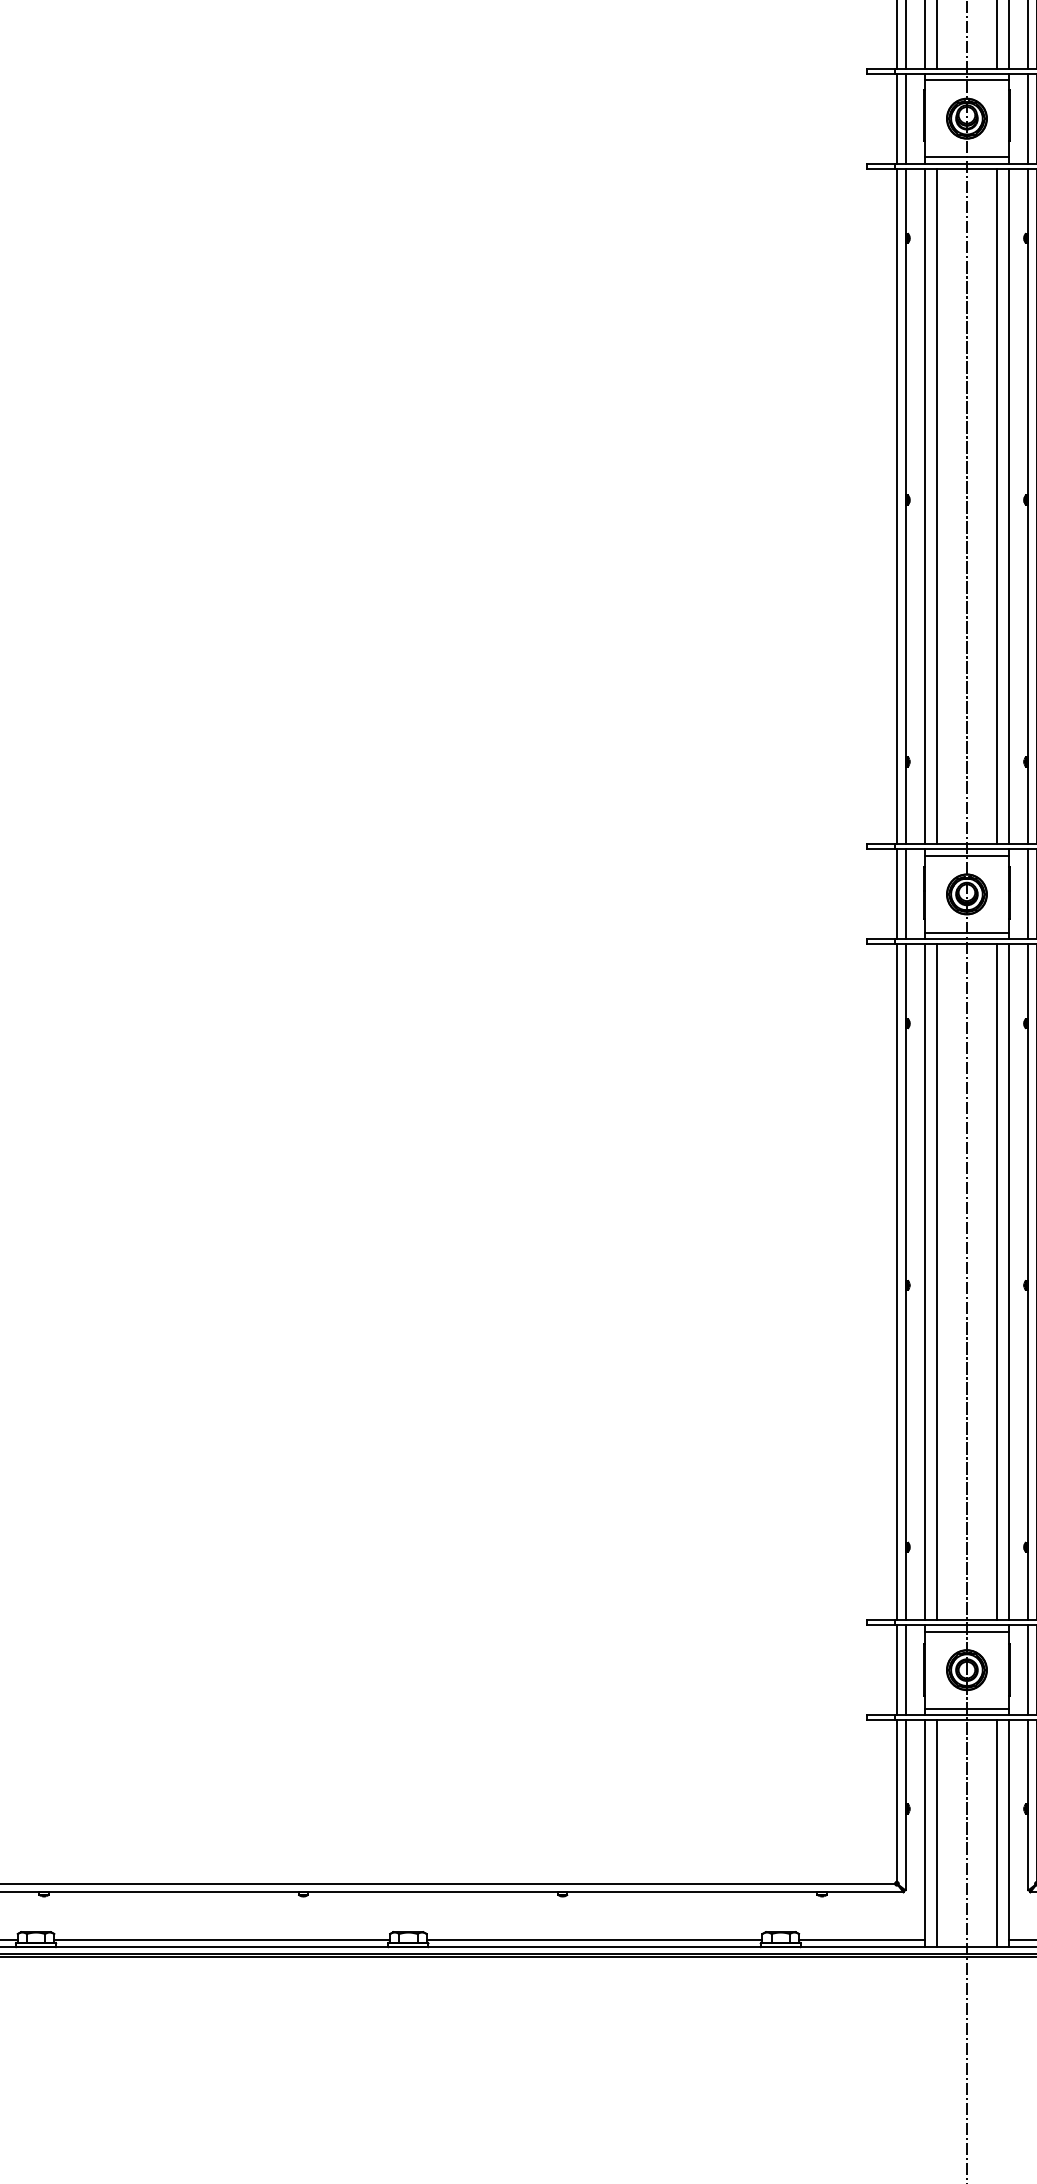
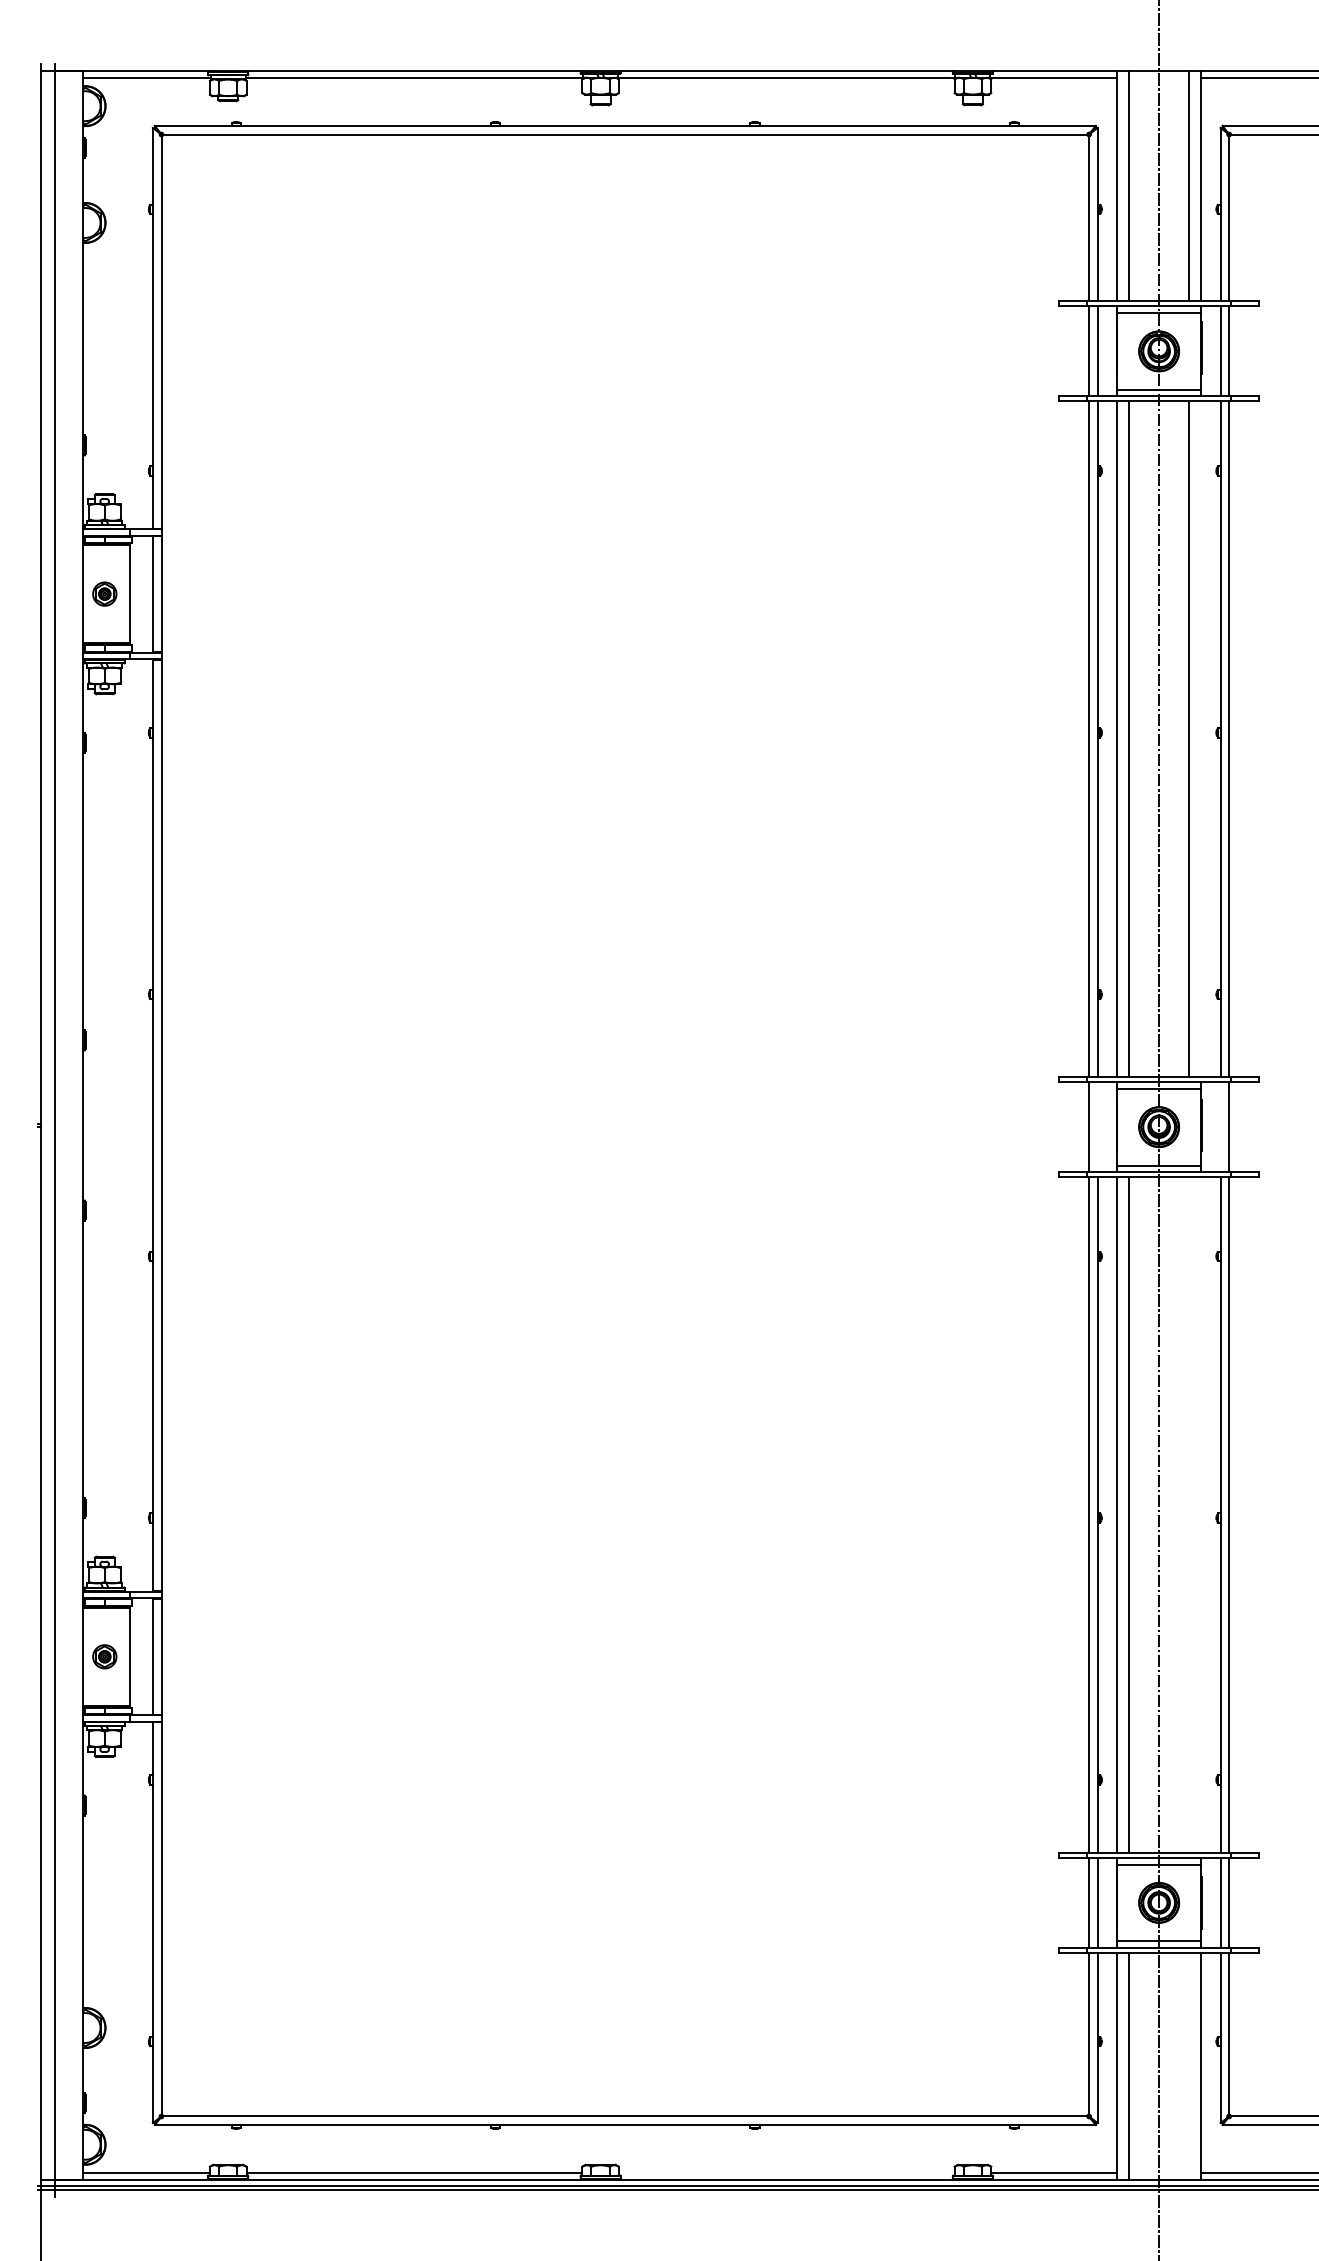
line: (1008, 506) -> (1200, 739), removed
line: (905, 894) -> (1097, 1127), removed
line: (1028, 894) -> (1220, 1127), removed
line: (997, 1281) -> (1189, 1514), removed
line: (1008, 1281) -> (1200, 1514), removed
line: (997, 1832) -> (1189, 2065), removed
line: (594, 1940) -> (786, 2173), removed

